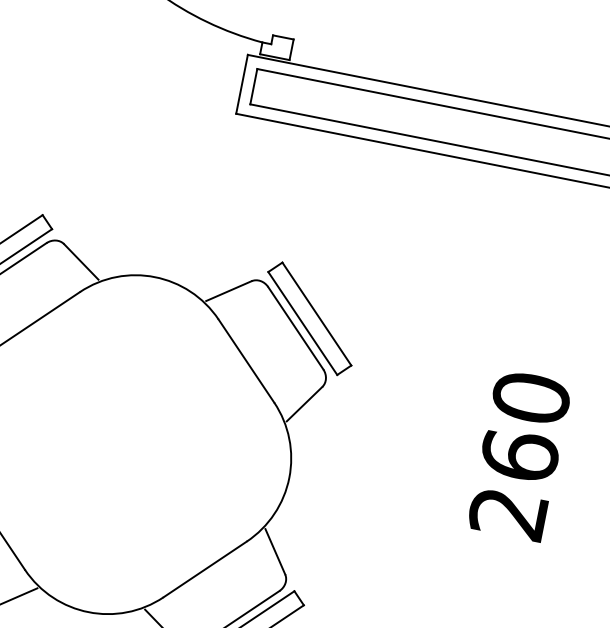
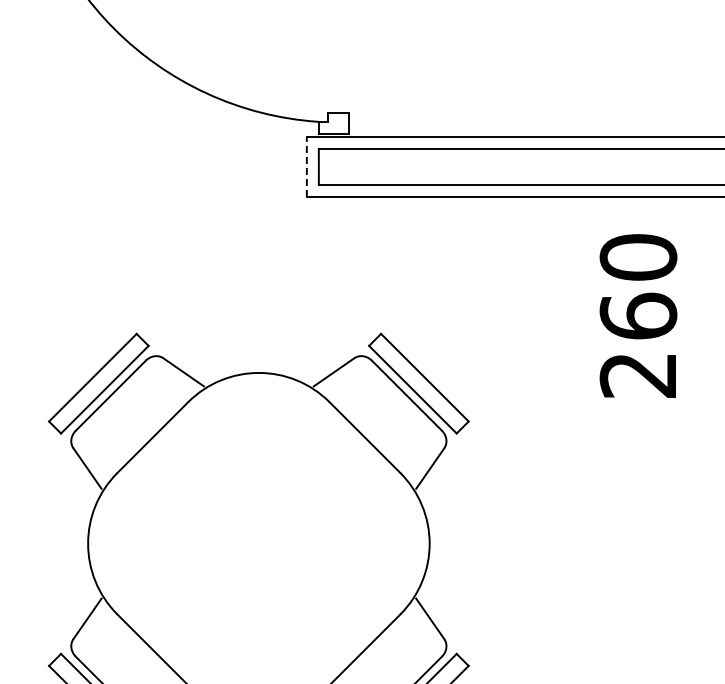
line: (241, 83) -> (306, 166), solid -> dashed
text: (519, 454) -> (638, 315), moved

